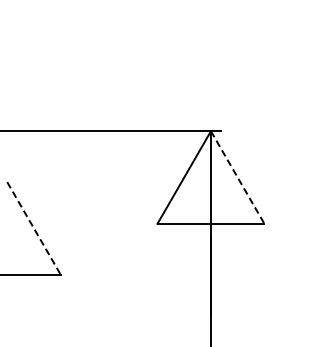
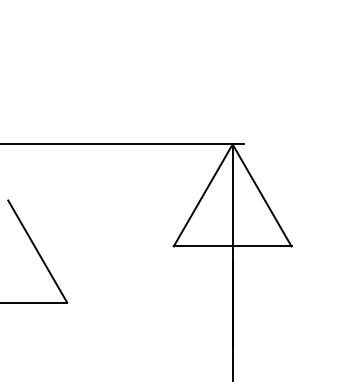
line: (237, 177) -> (261, 195), dashed -> solid
line: (34, 228) -> (38, 251), dashed -> solid

